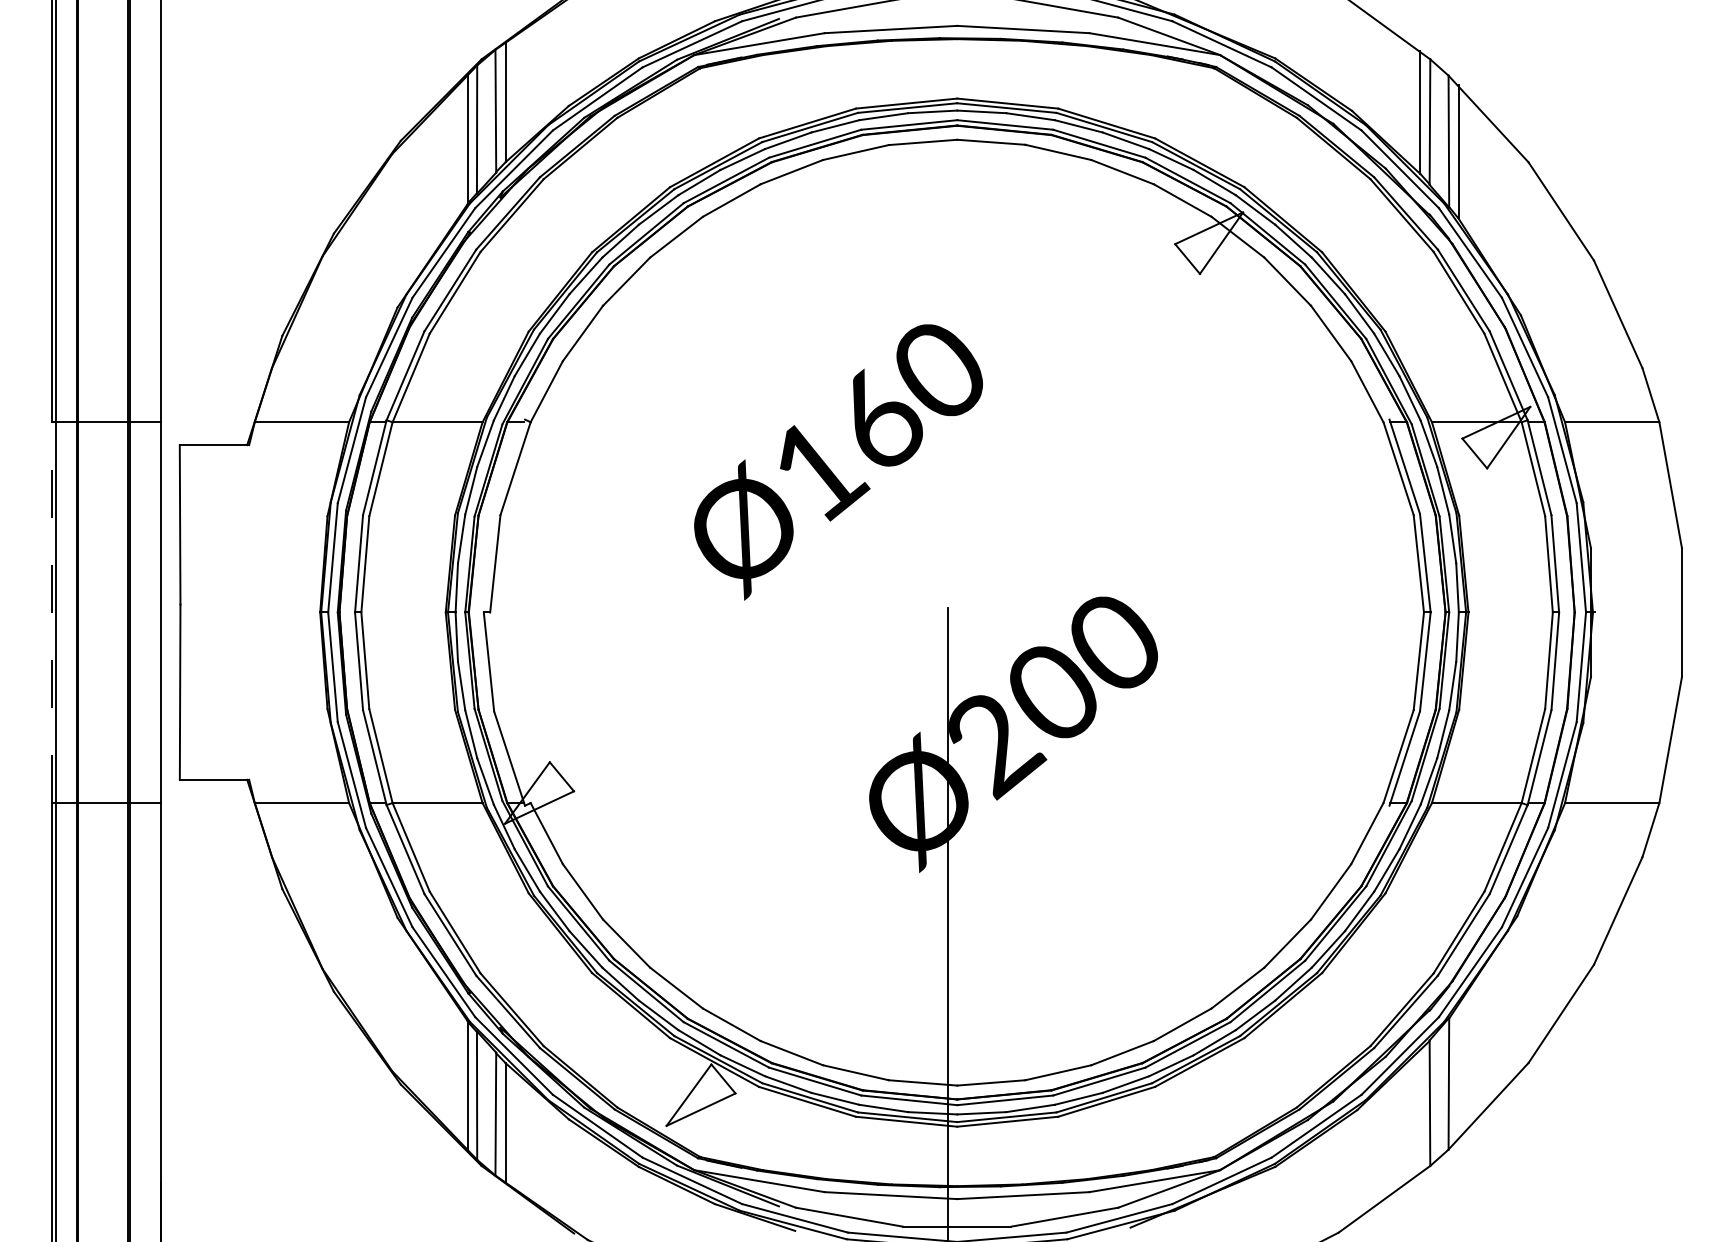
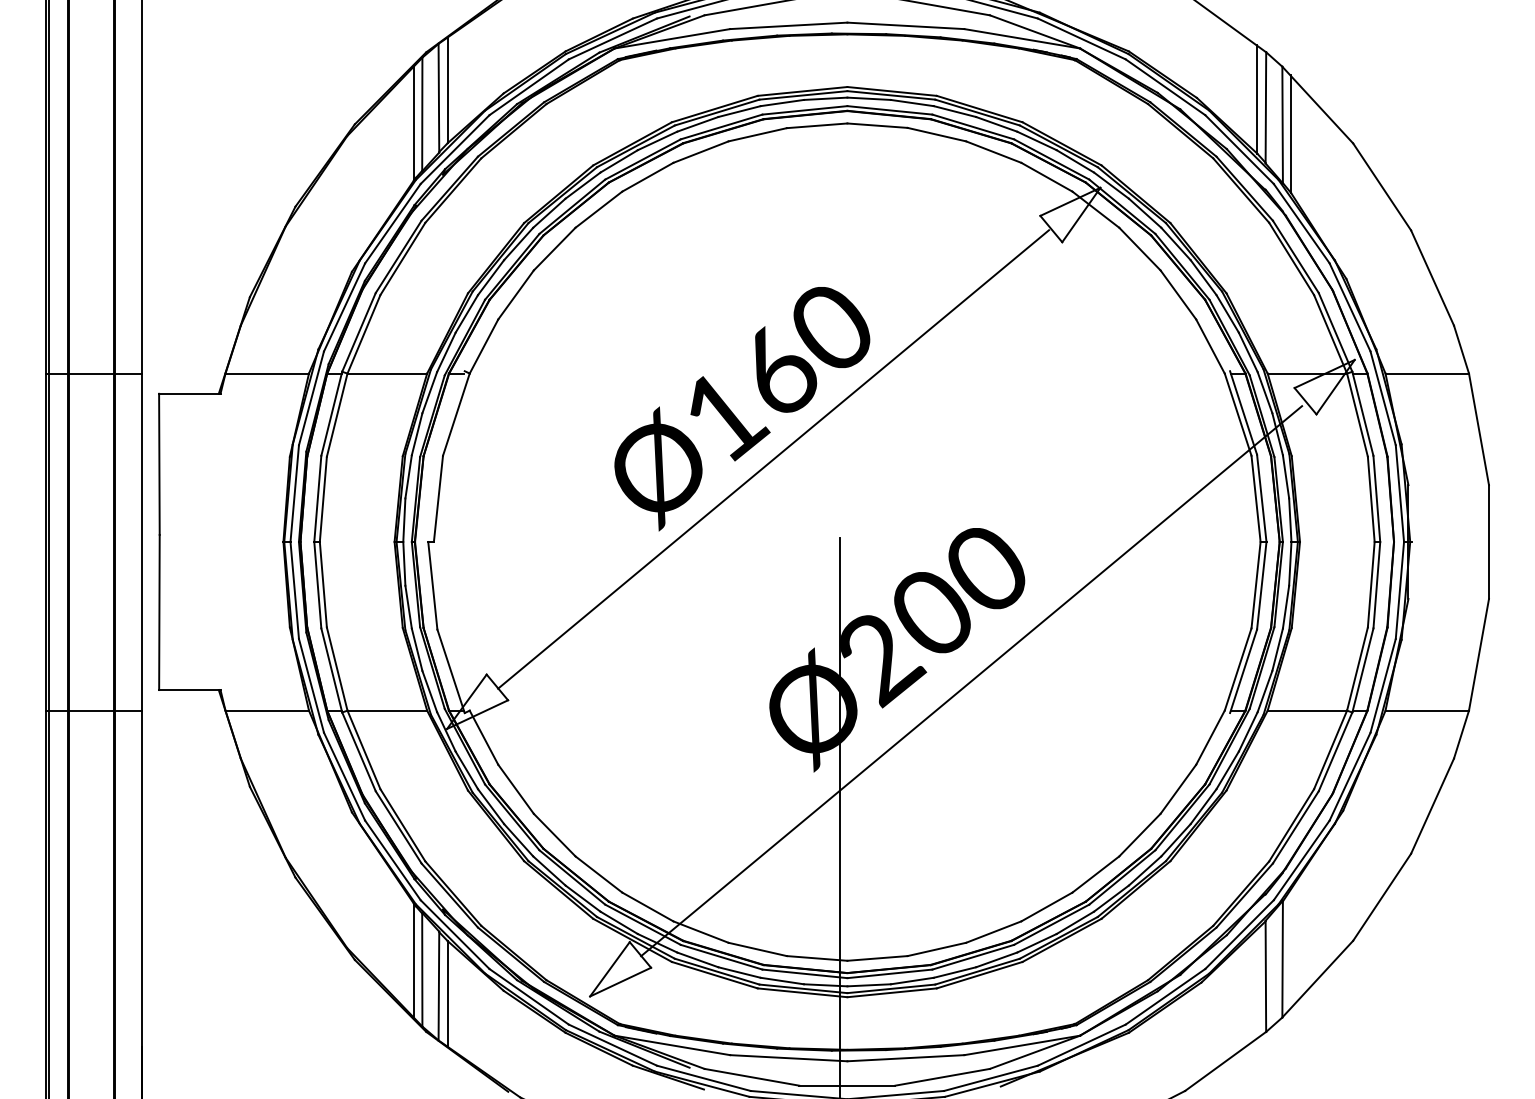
line: (873, 519) -> (773, 459), added
line: (51, 612) -> (45, 541), dashed -> solid
line: (1097, 769) -> (971, 680), added

